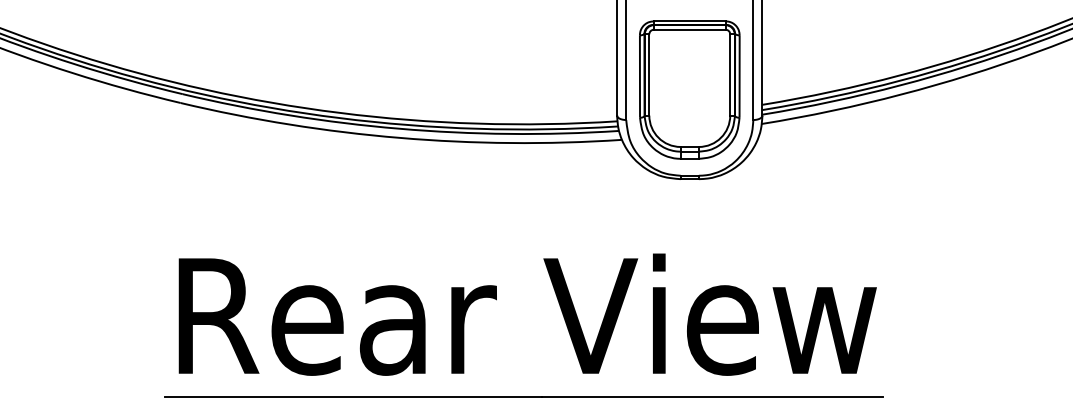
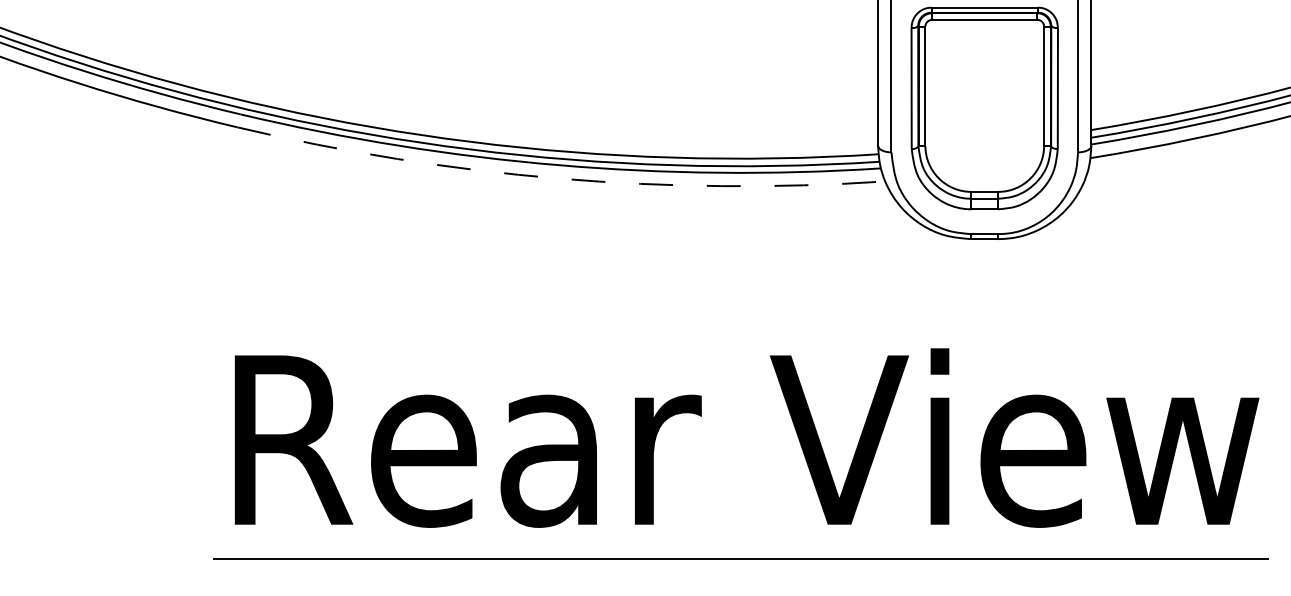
arc: (399, 137) -> (558, 177), solid -> dashed

